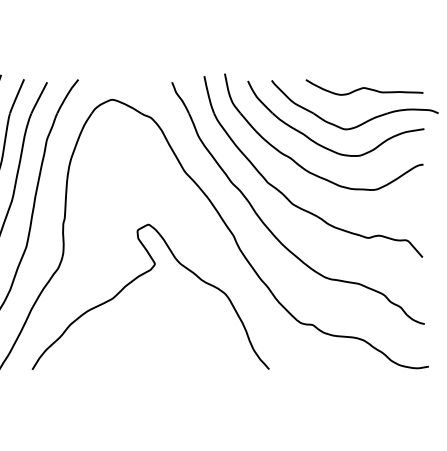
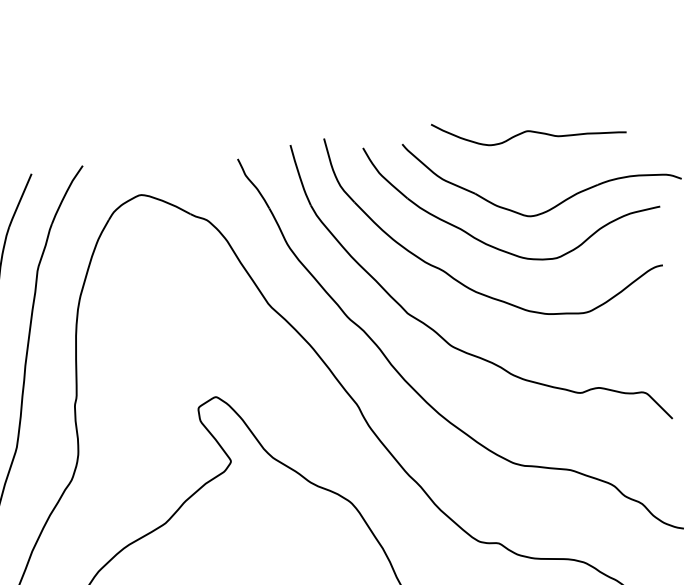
curve: (364, 87) -> (528, 130), moved

